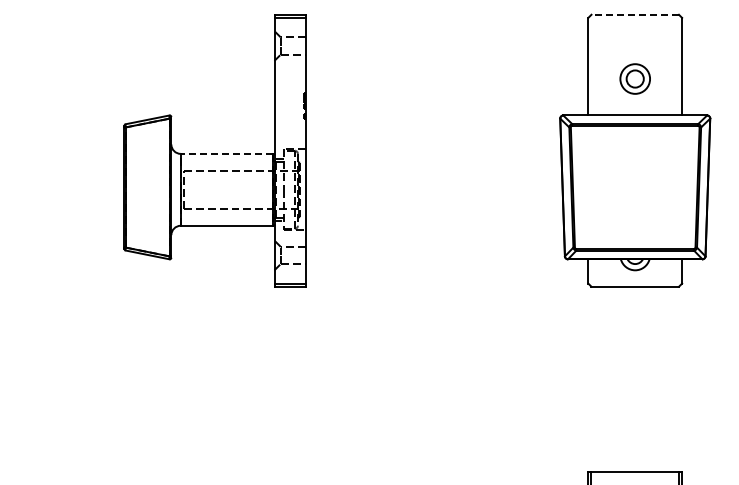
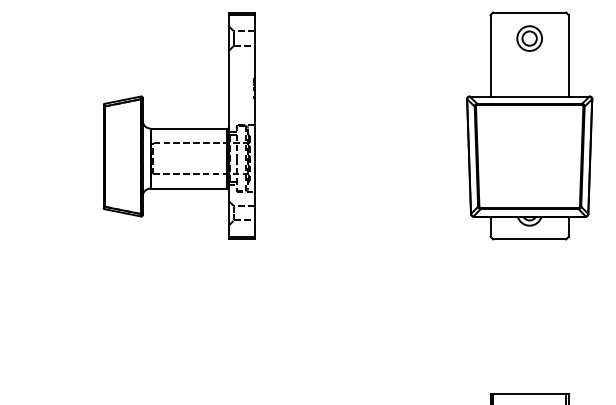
line: (635, 14) -> (529, 12), dashed -> solid
part: (634, 78) -> (529, 38), moved
line: (226, 153) -> (188, 128), dashed -> solid

